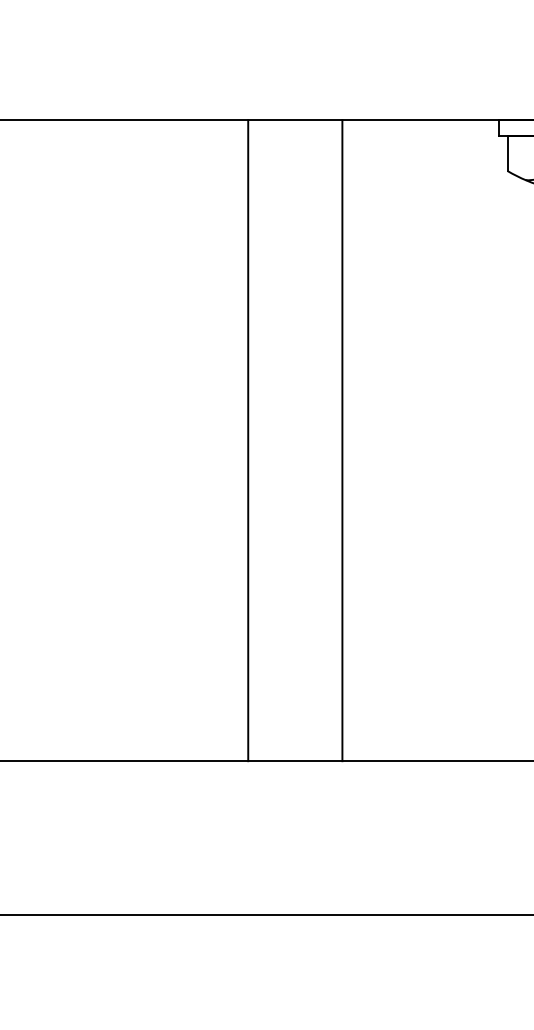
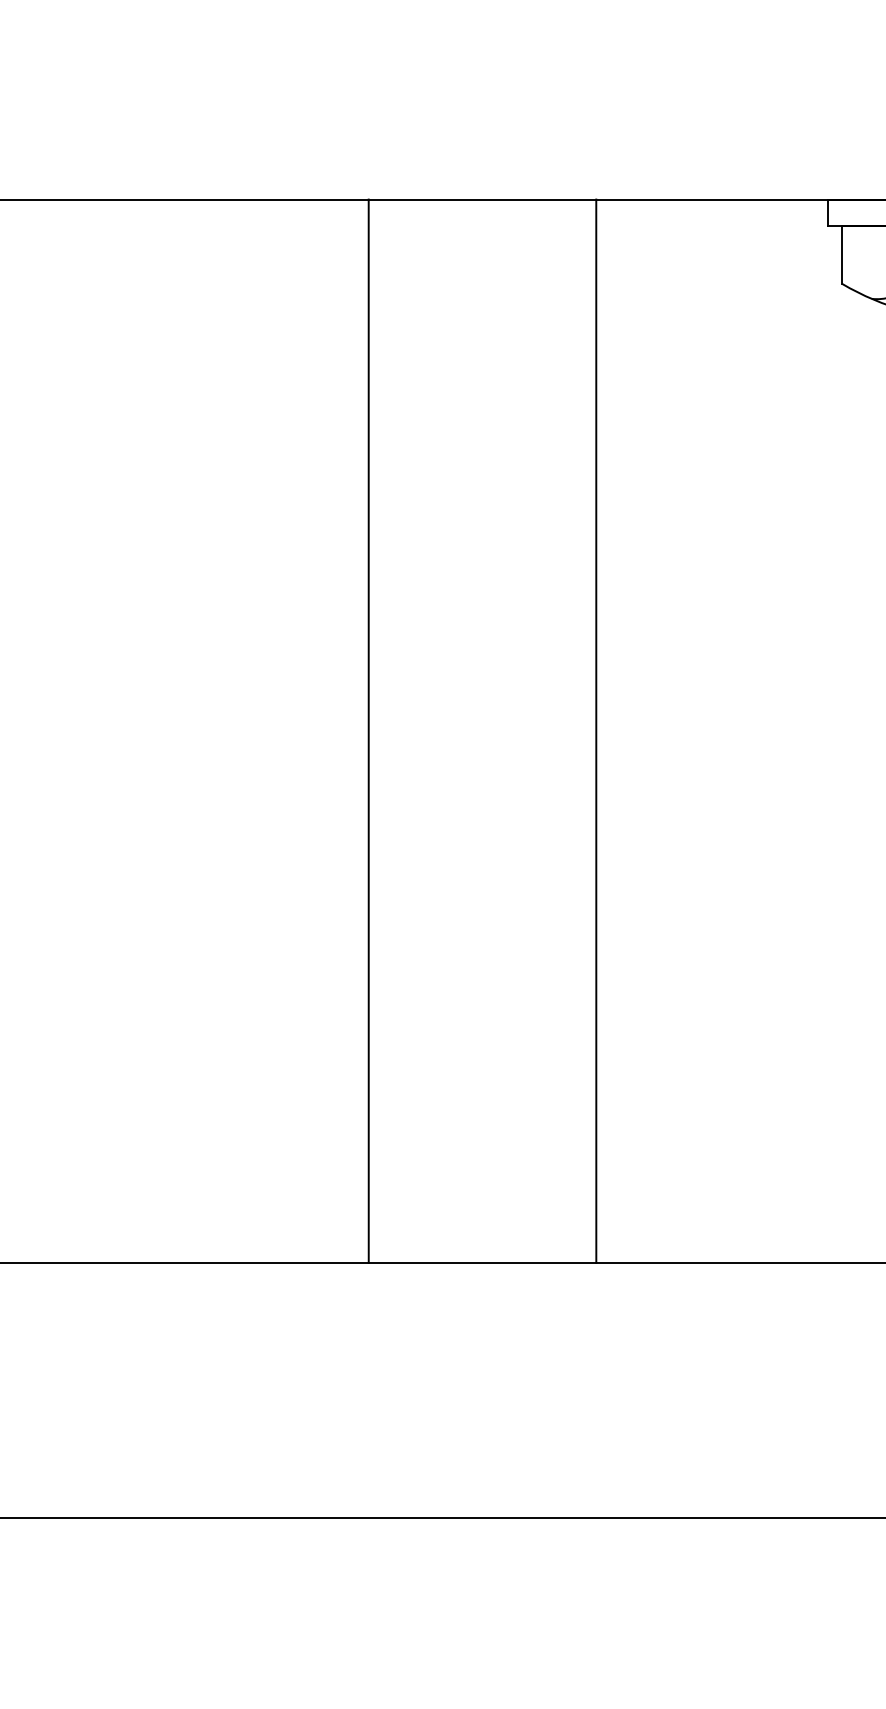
line: (248, 440) -> (369, 730), moved
line: (342, 440) -> (596, 730), moved

